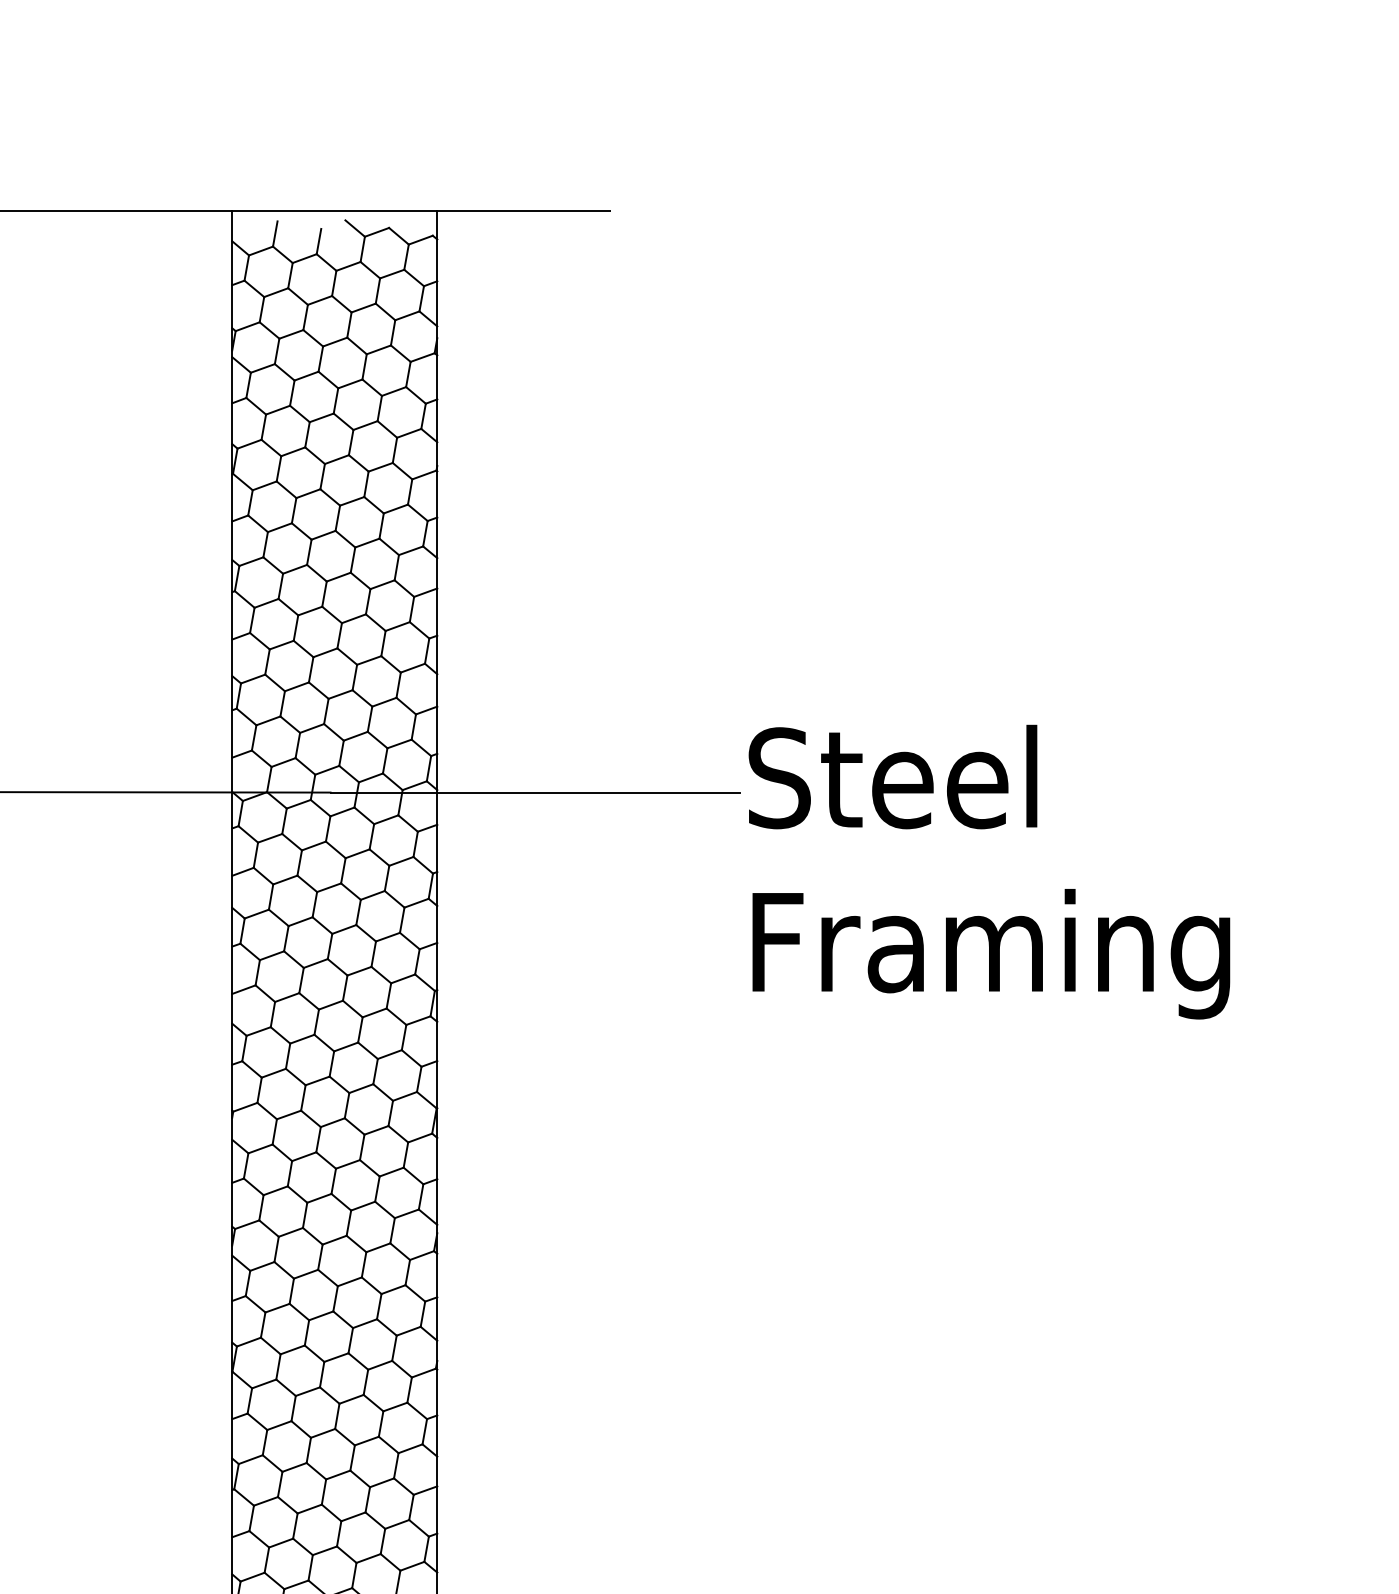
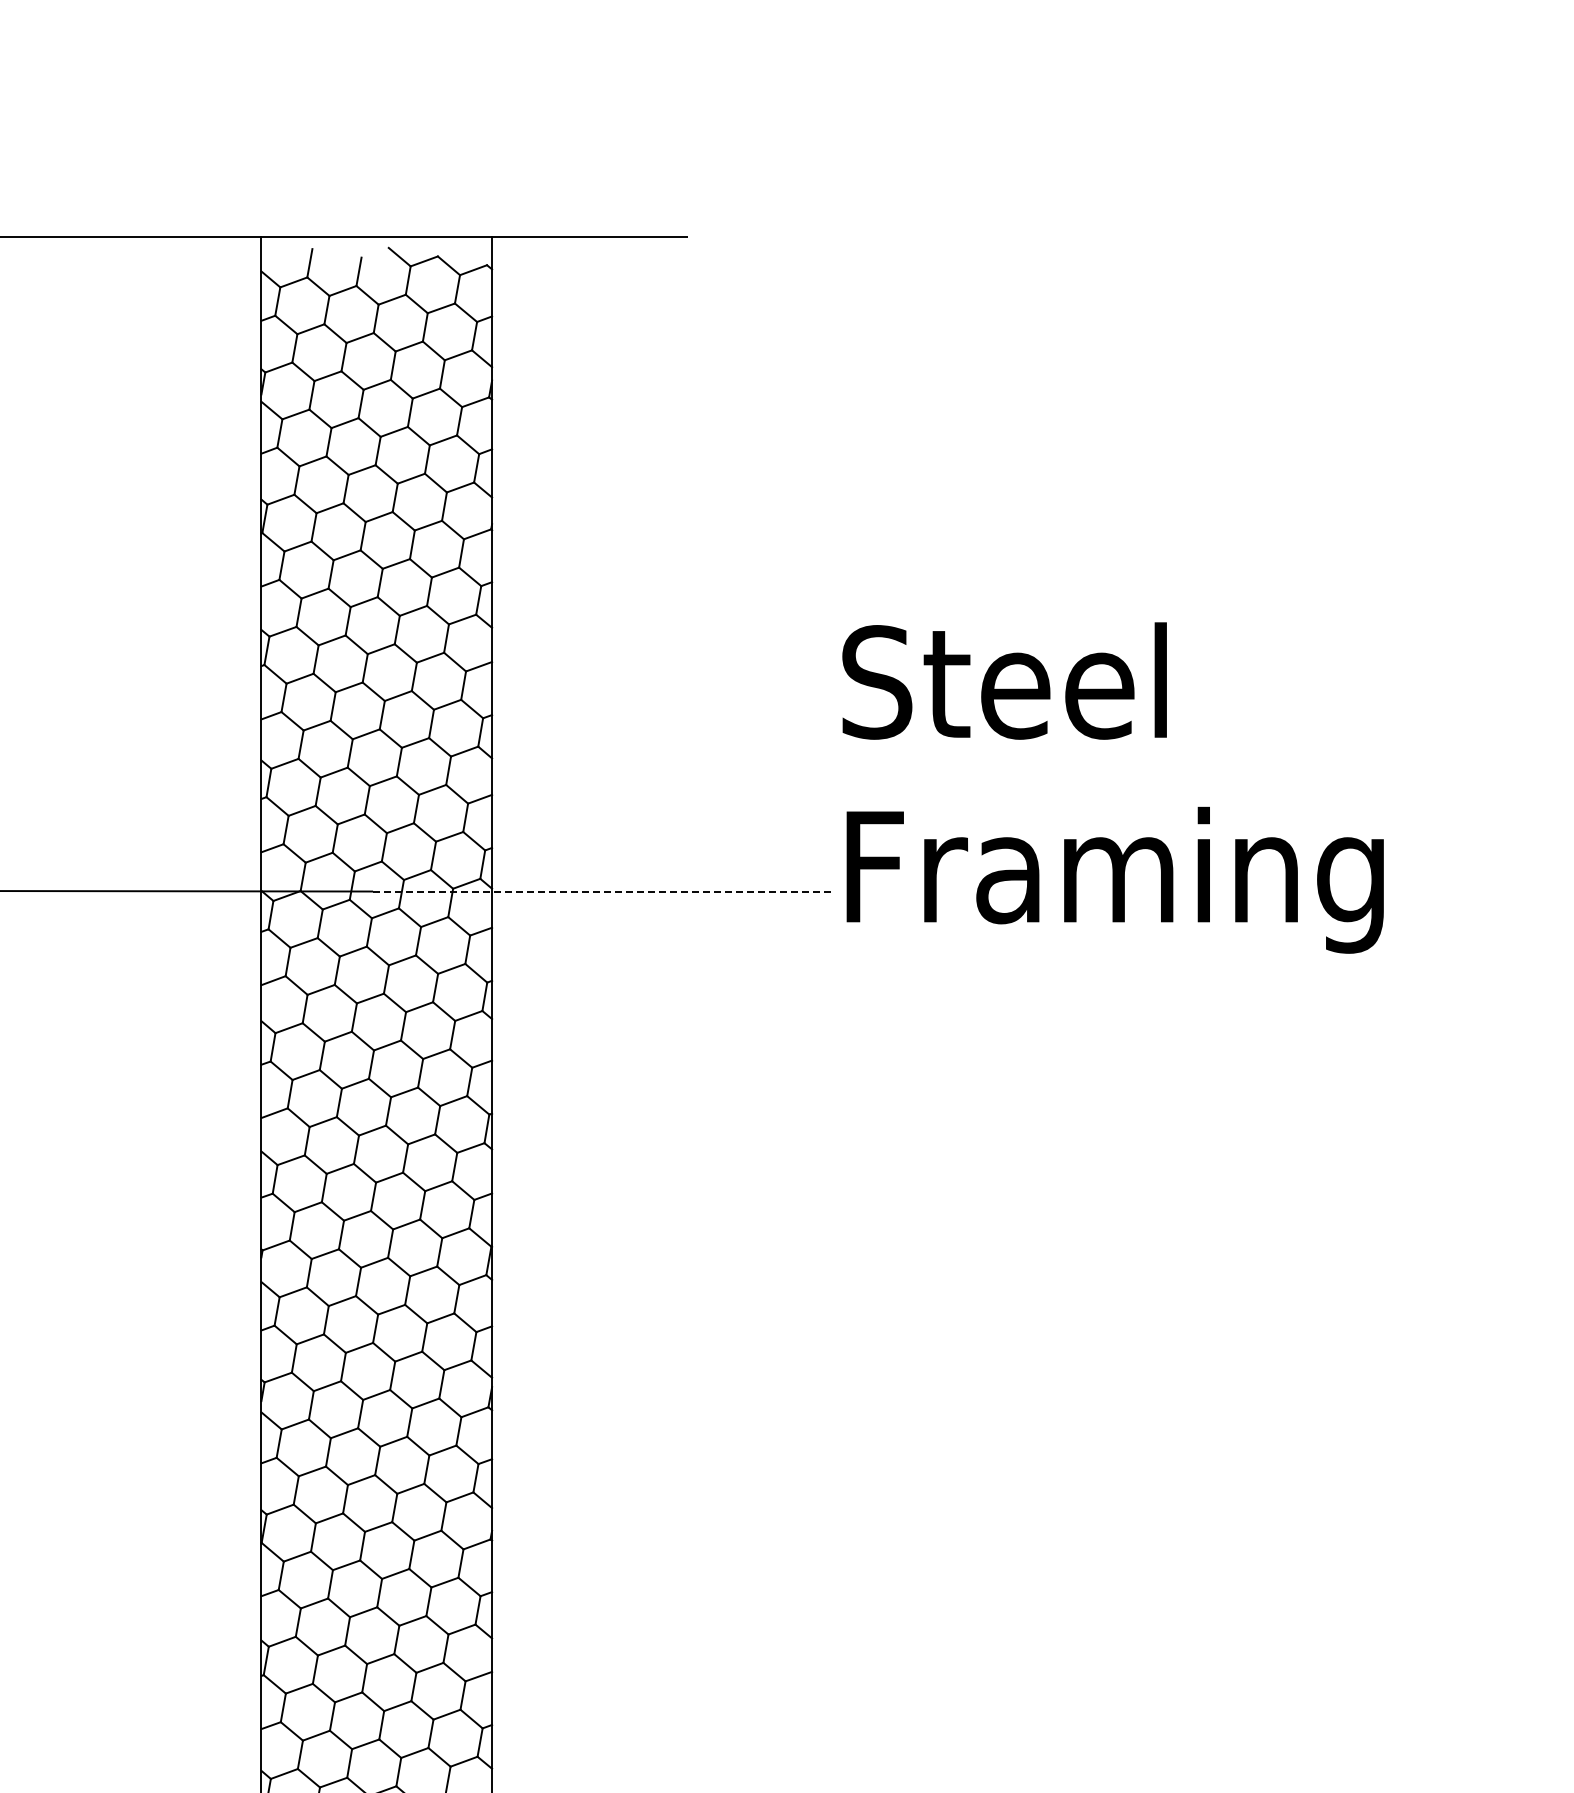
line: (535, 792) -> (602, 891), solid -> dashed
text: (988, 871) -> (1112, 787), moved

